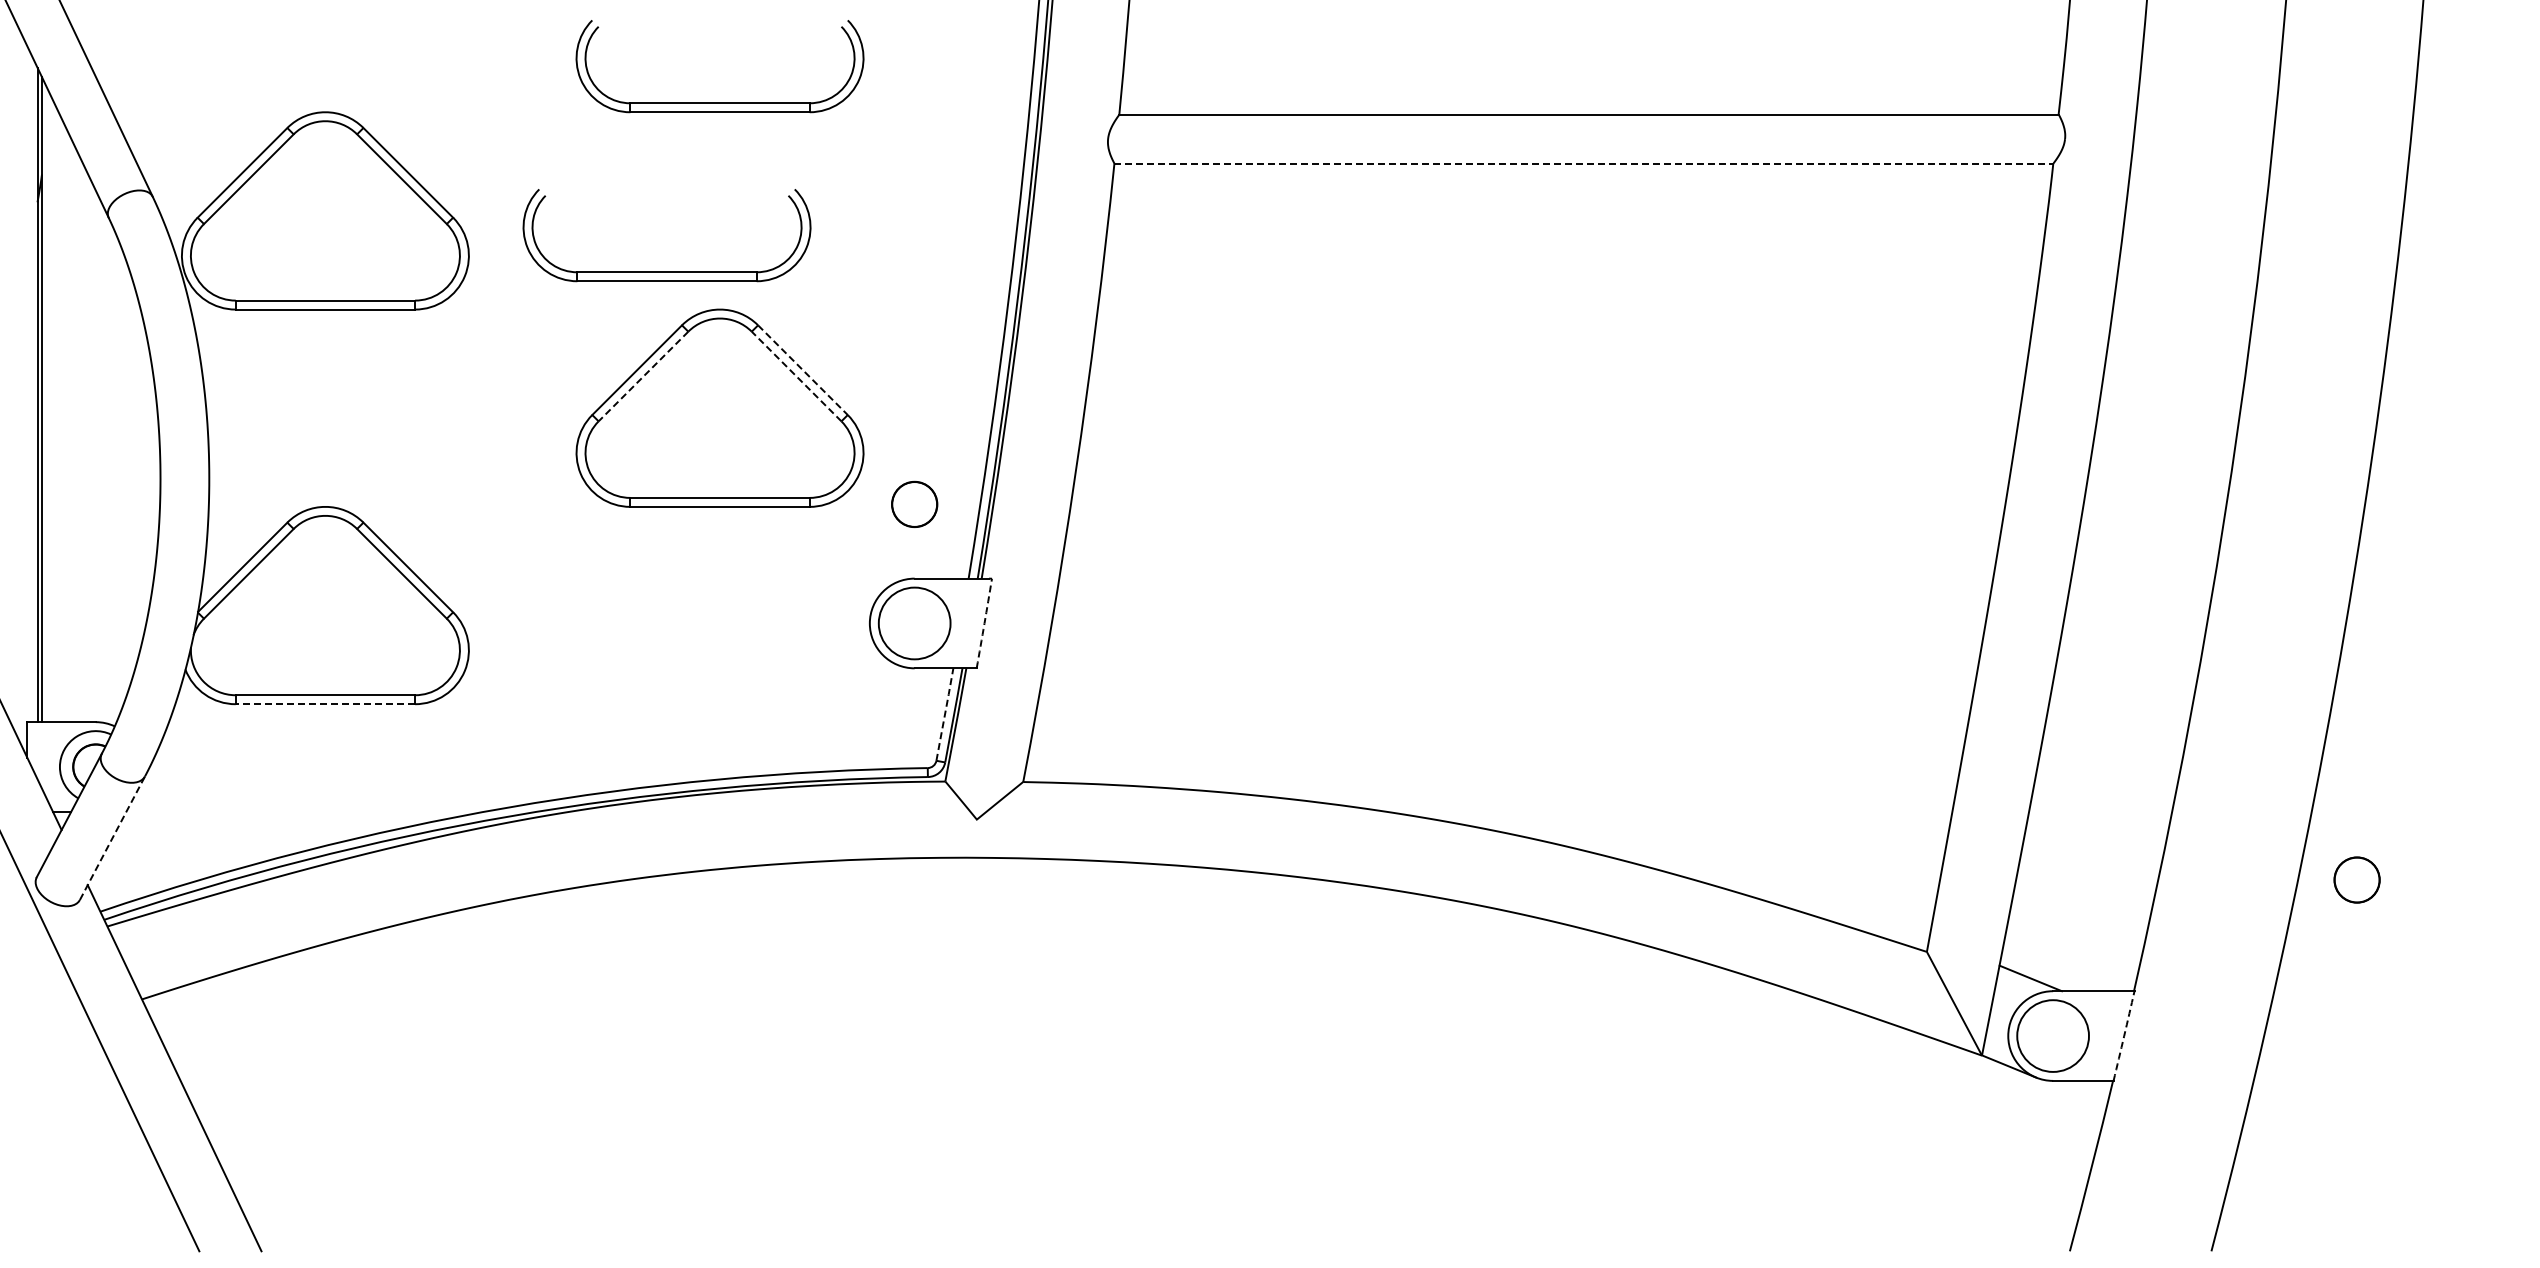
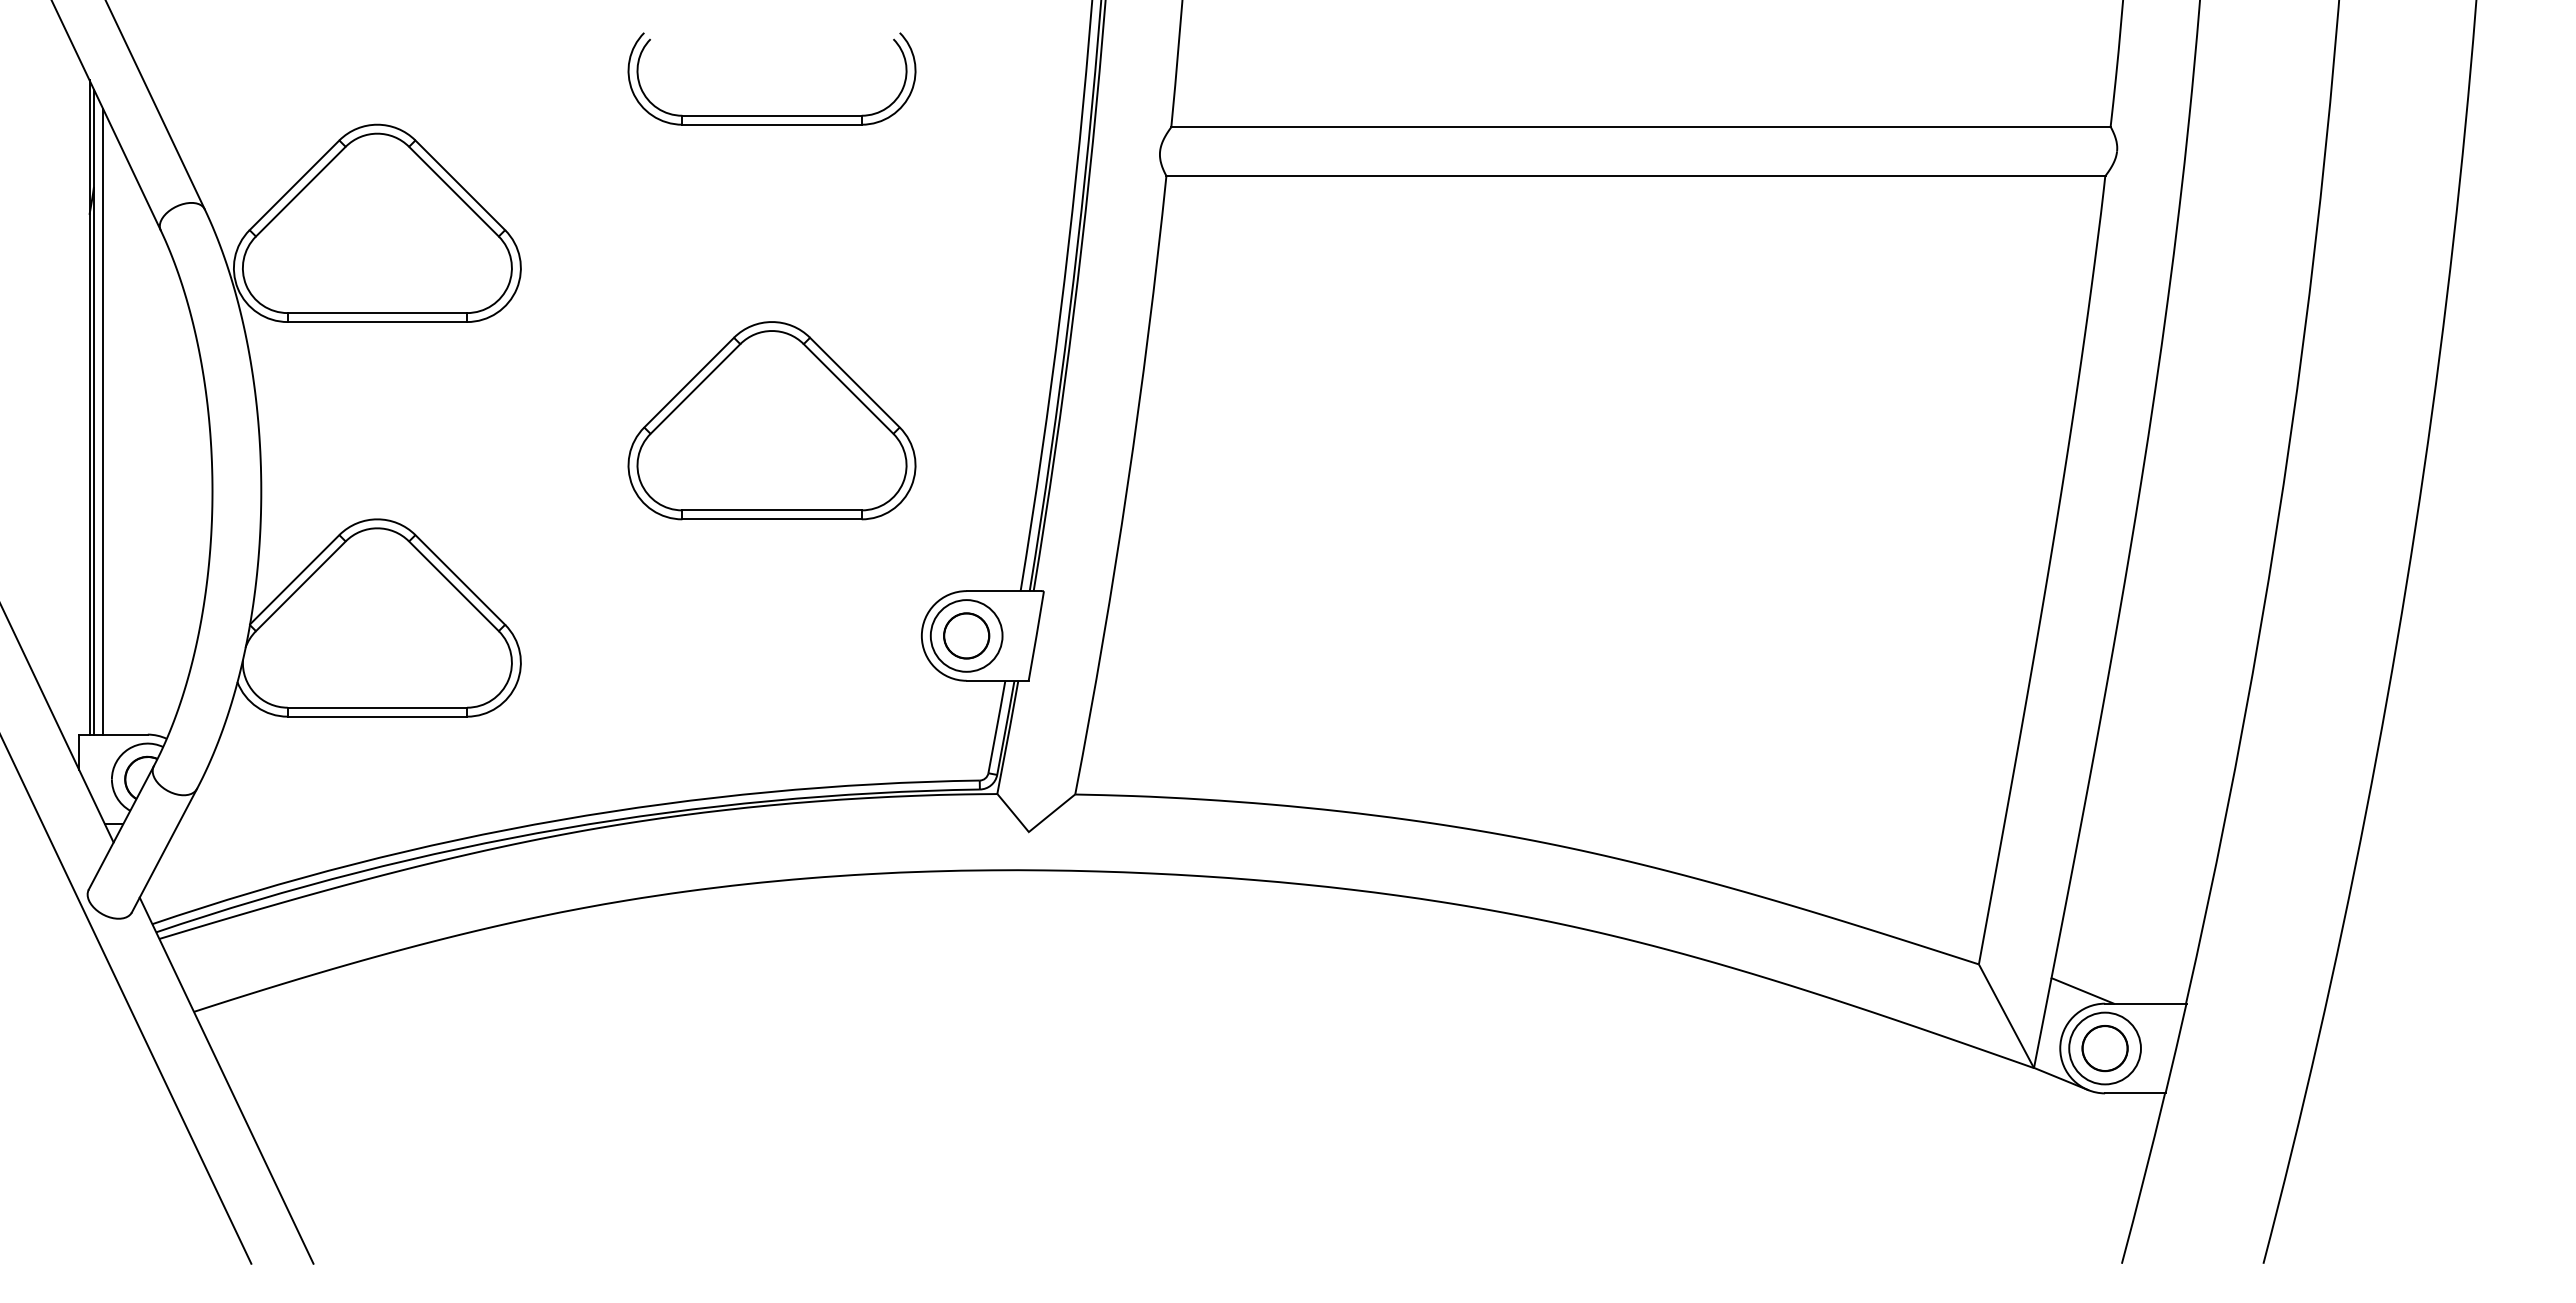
line: (1583, 164) -> (1635, 176), dashed -> solid
part: (666, 272) -> (718, 284), removed
line: (803, 371) -> (855, 383), dashed -> solid
line: (796, 376) -> (848, 388), dashed -> solid
line: (643, 377) -> (695, 389), dashed -> solid
line: (50, 409) -> (102, 421), added
circle: (914, 504) -> (966, 635), moved
arc: (984, 624) -> (1036, 636), dashed -> solid
line: (325, 704) -> (377, 716), dashed -> solid
line: (945, 714) -> (997, 726), dashed -> solid
line: (112, 838) -> (164, 850), dashed -> solid
circle: (2356, 880) -> (2104, 1048), moved
arc: (2124, 1036) -> (2176, 1048), dashed -> solid

